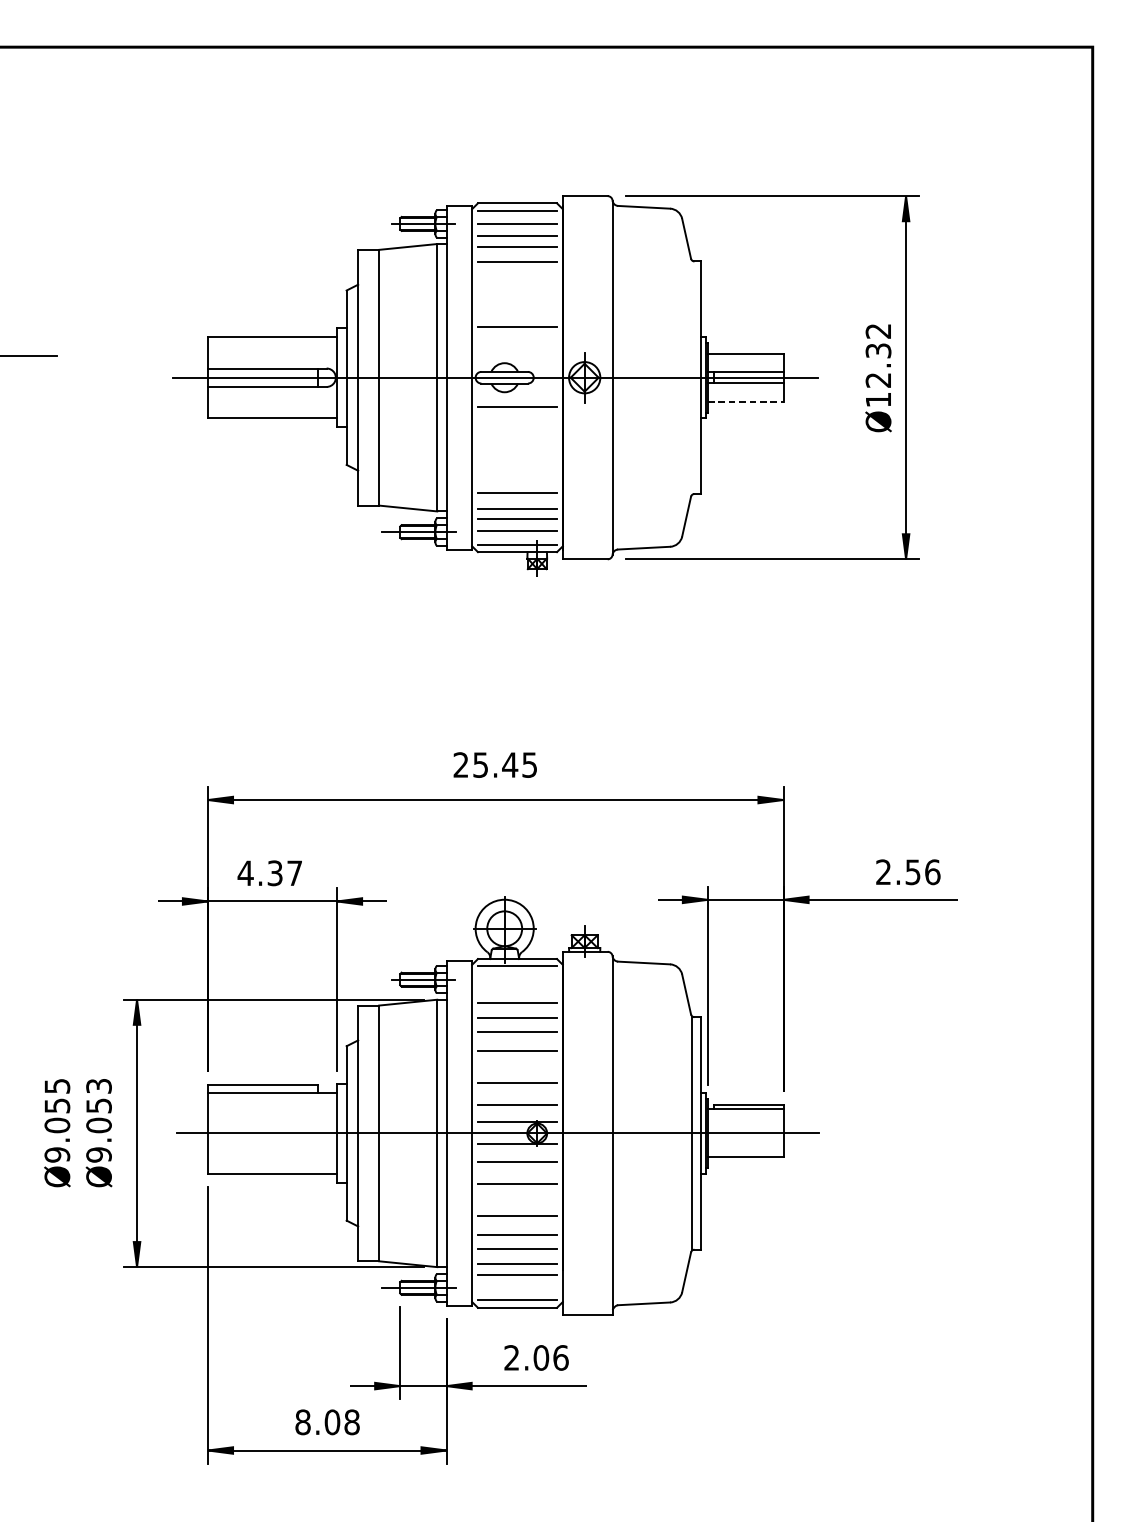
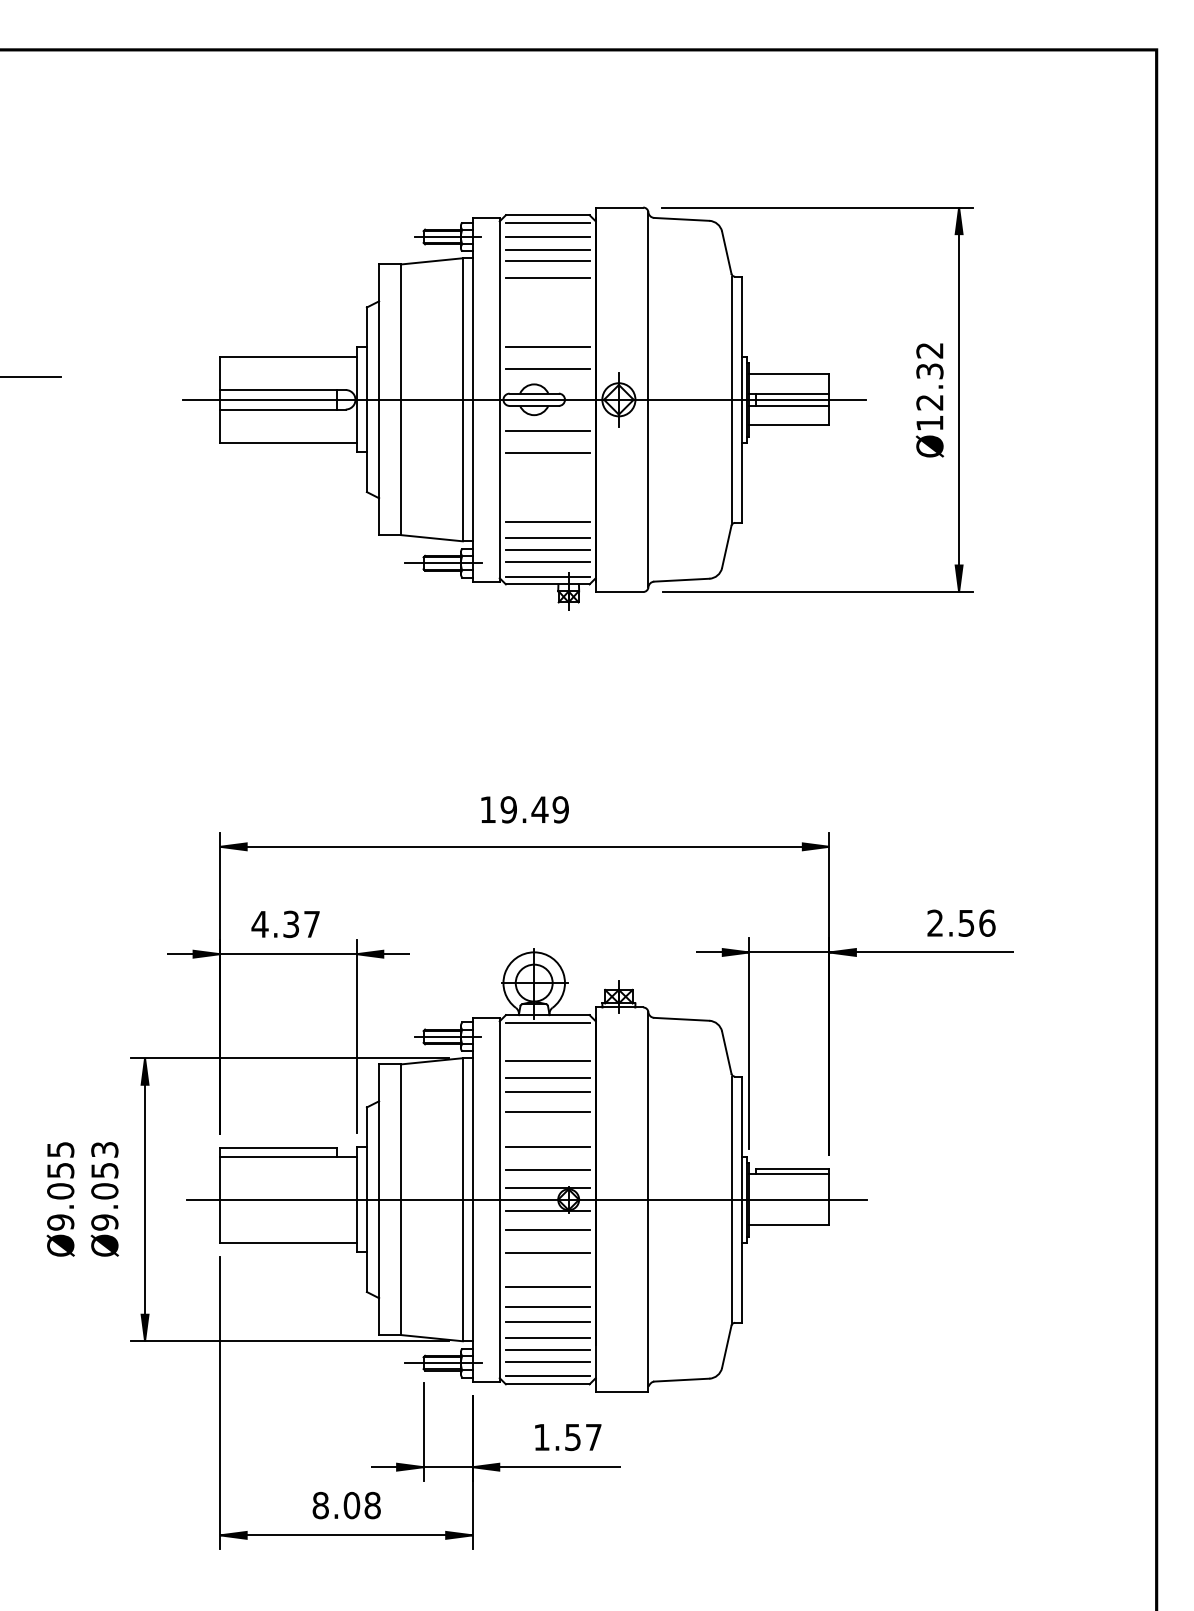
line: (517, 349) -> (547, 369), added
line: (692, 377) -> (732, 399), added
line: (745, 402) -> (789, 425), dashed -> solid
line: (517, 428) -> (547, 453), added
text: (495, 764) -> (524, 809), 25.45 -> 19.49
line: (517, 1287) -> (547, 1362), added
text: (537, 1358) -> (568, 1437), 2.06 -> 1.57

